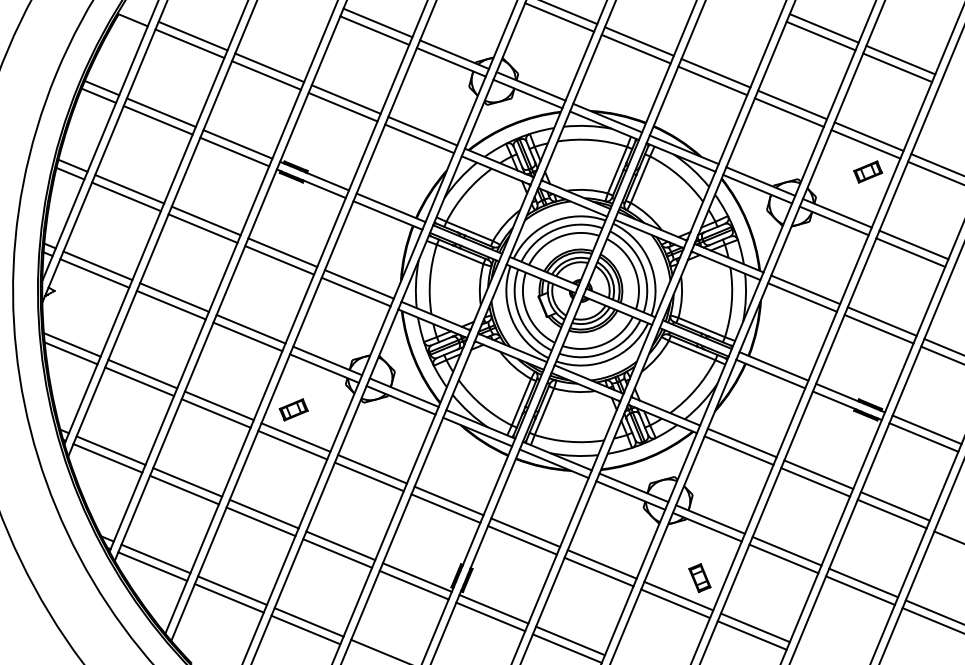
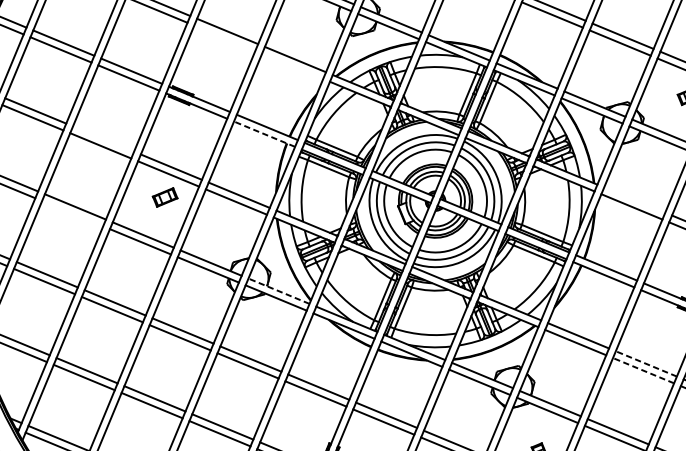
line: (342, 106) -> (224, 37), removed
line: (419, 138) -> (292, 66), removed
line: (387, 215) -> (264, 134), solid -> dashed
line: (205, 220) -> (102, 138), removed
line: (805, 289) -> (634, 199), removed
line: (170, 304) -> (71, 213), removed
line: (403, 392) -> (278, 291), solid -> dashed
part: (293, 409) -> (164, 197), moved
line: (818, 474) -> (646, 363), solid -> dashed
line: (815, 482) -> (643, 370), solid -> dashed

